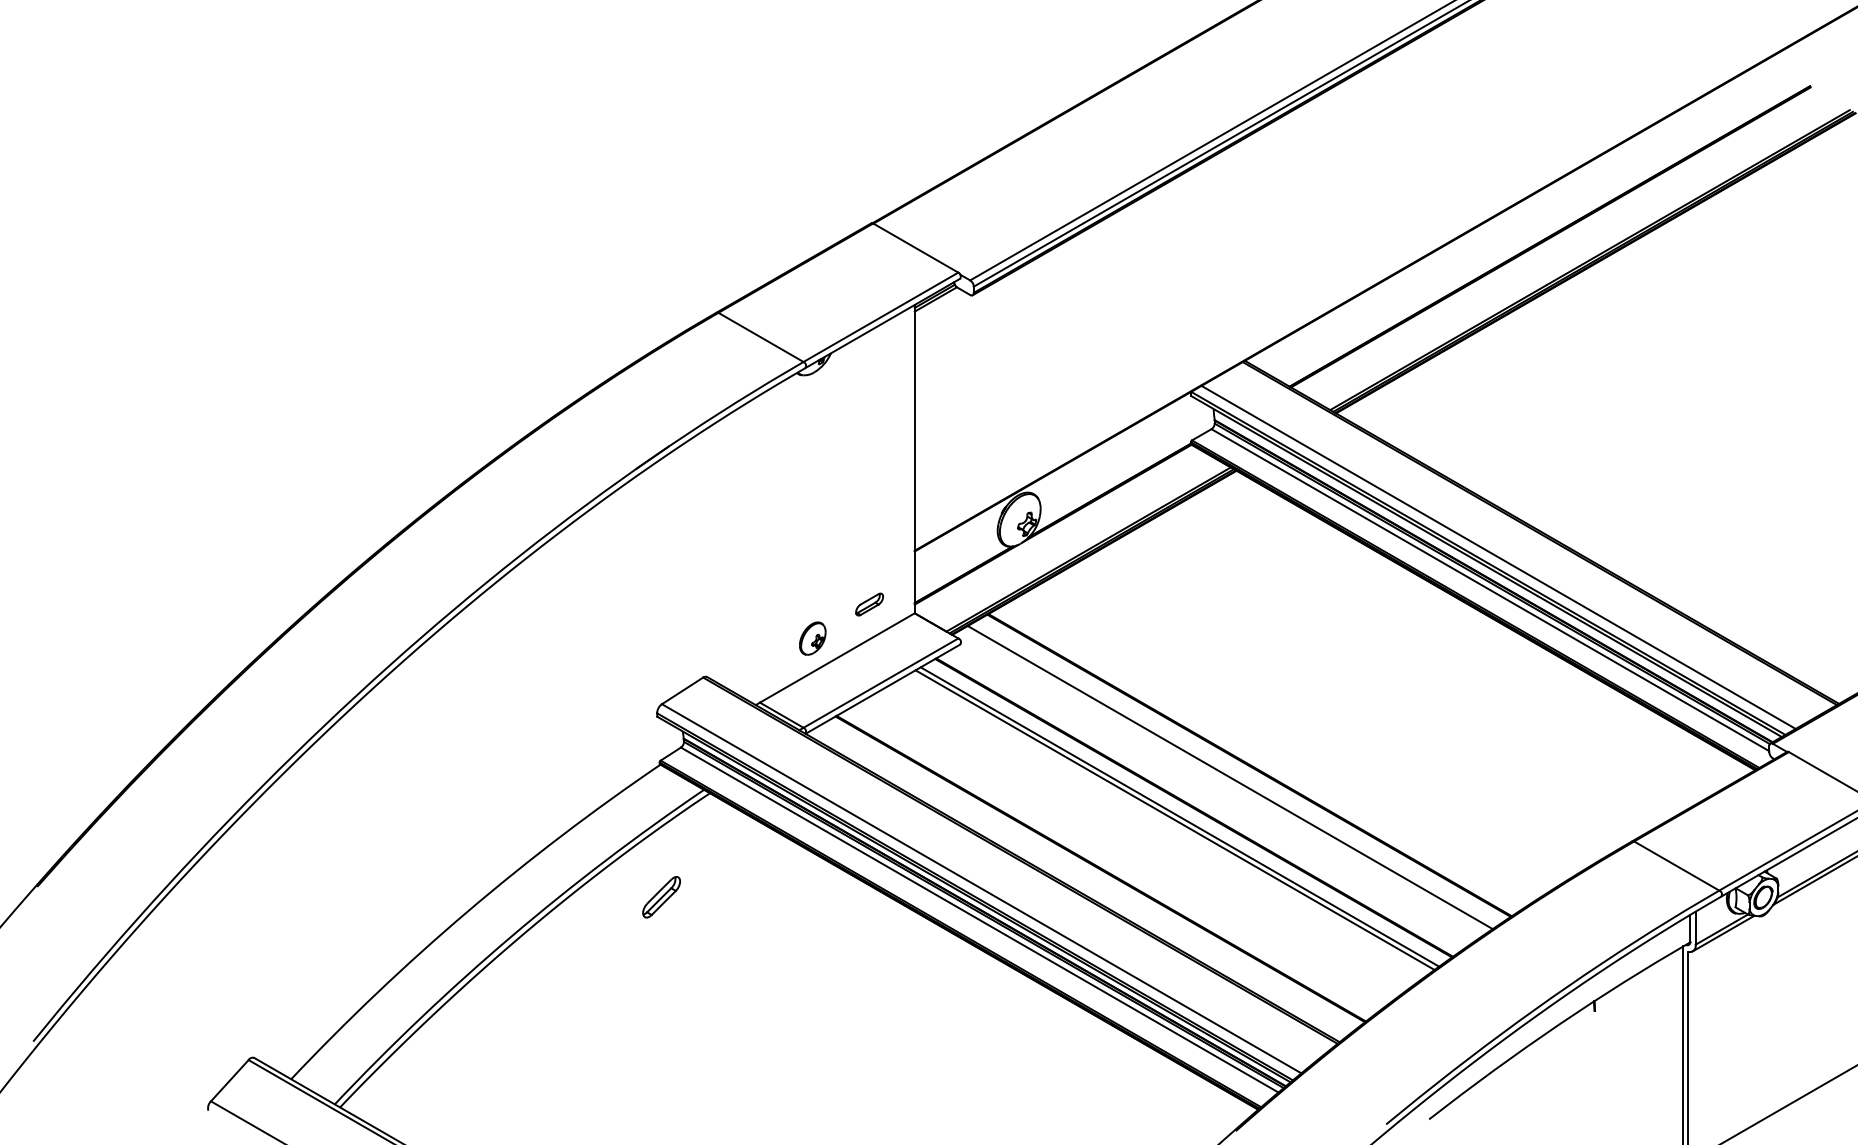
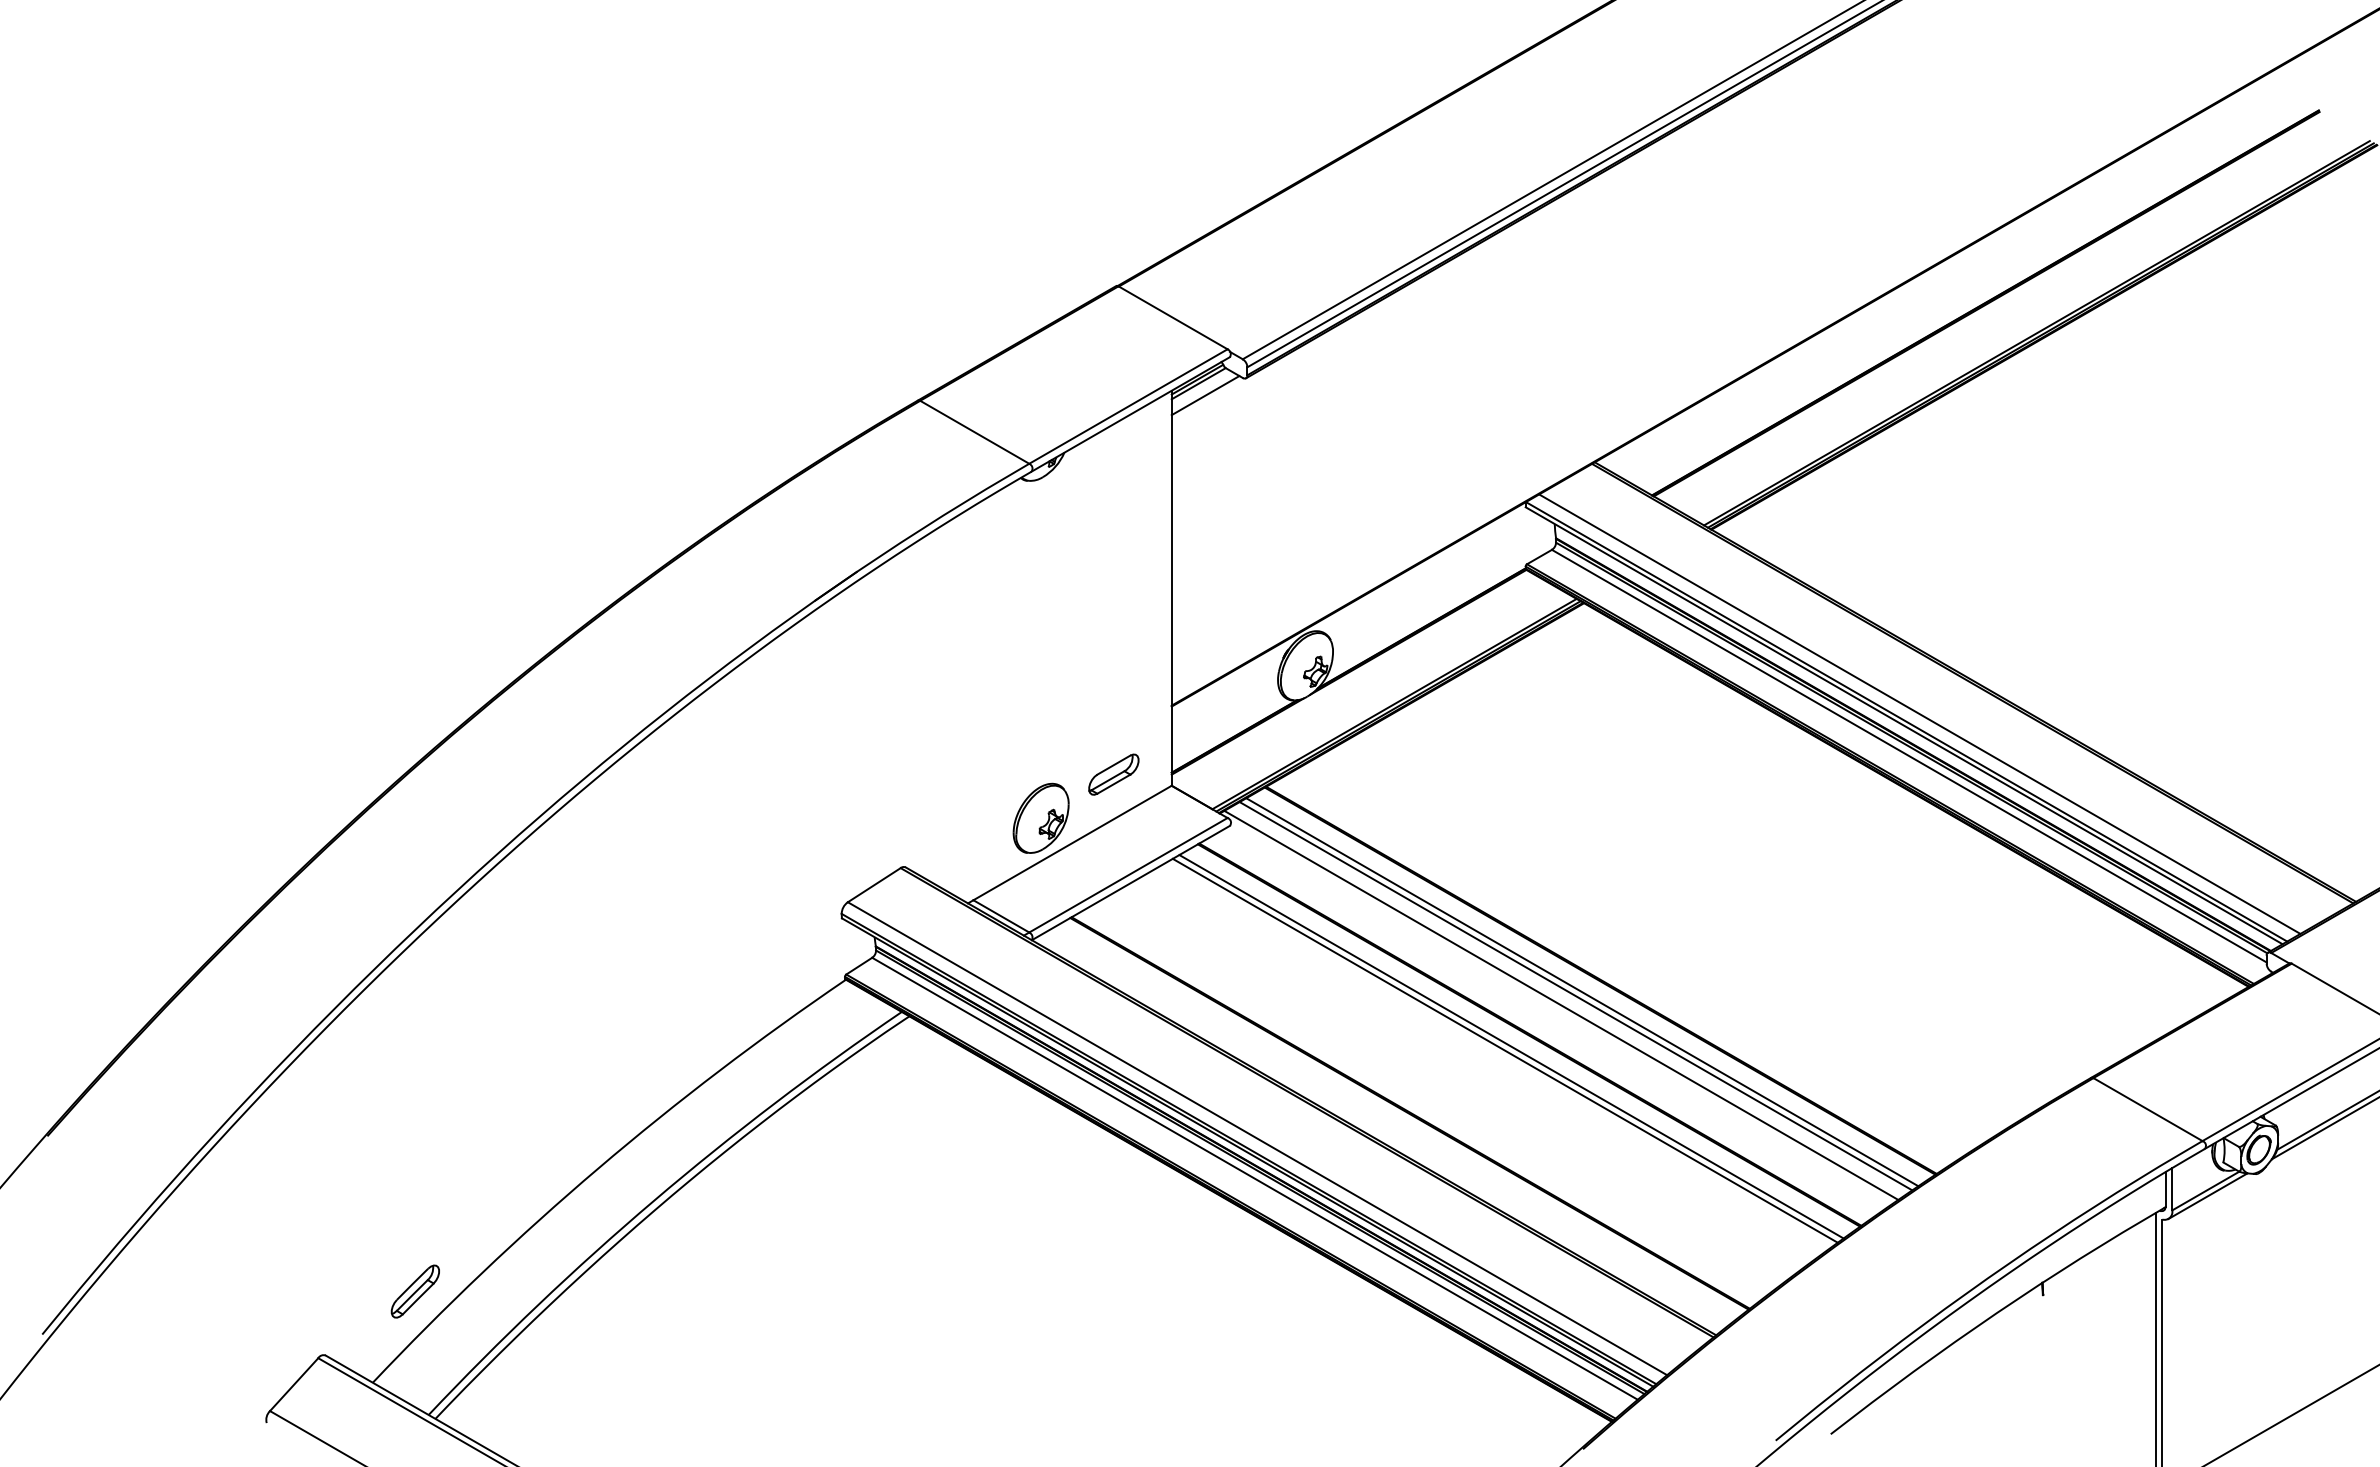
line: (941, 308) -> (1205, 395), added
part: (869, 604) -> (1113, 774), size x1.43
part: (812, 638) -> (1040, 817), size x1.67
line: (1235, 774) -> (1582, 992), added
line: (1218, 784) -> (1561, 1004), added
part: (660, 897) -> (414, 1291), moved

